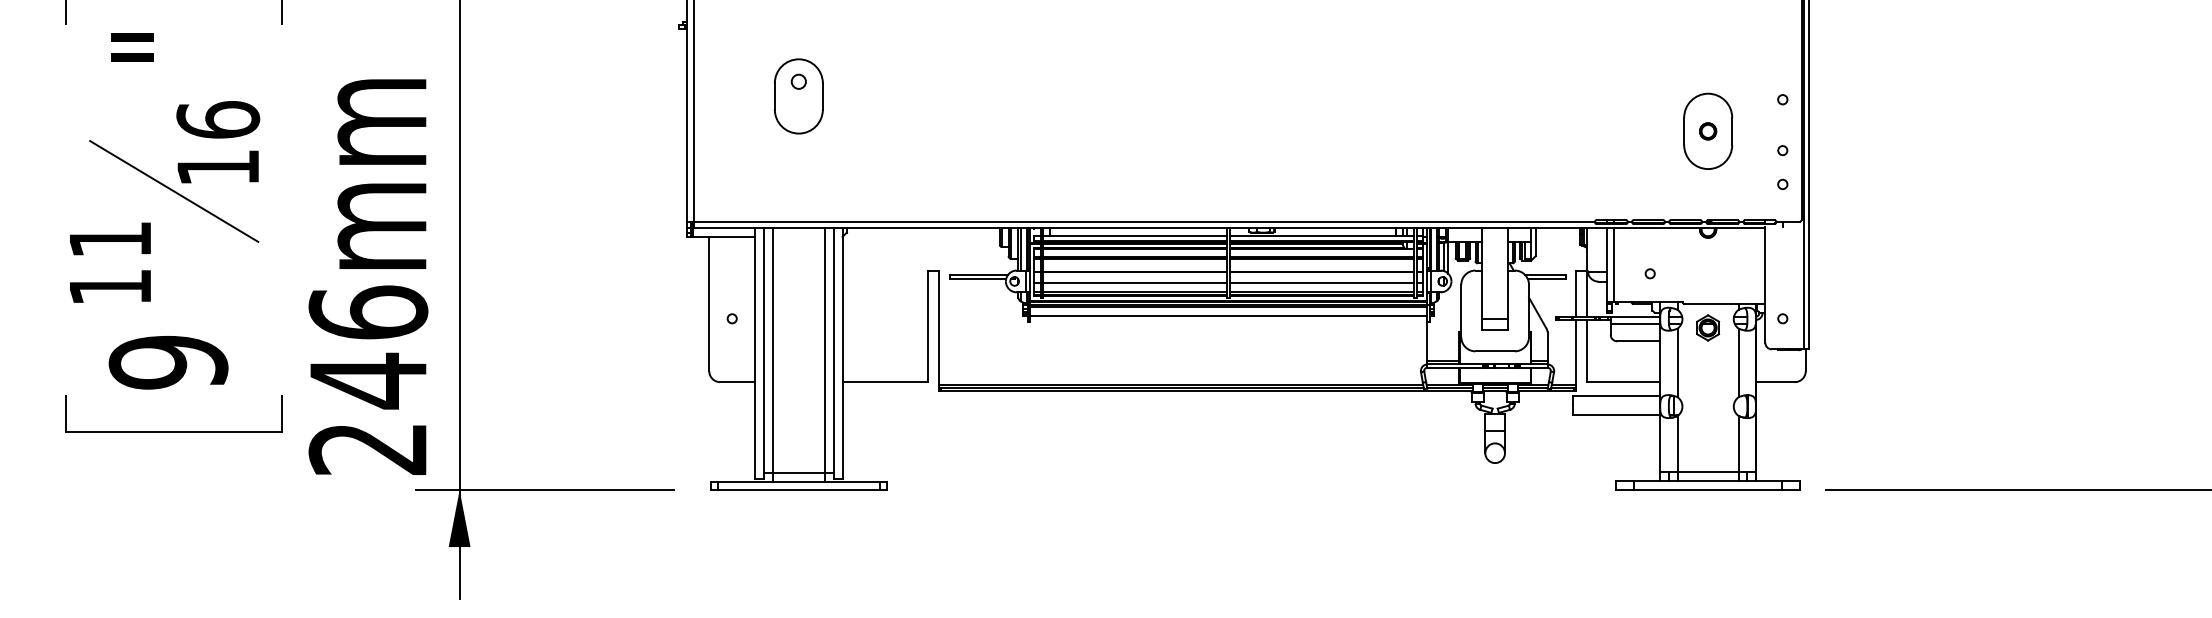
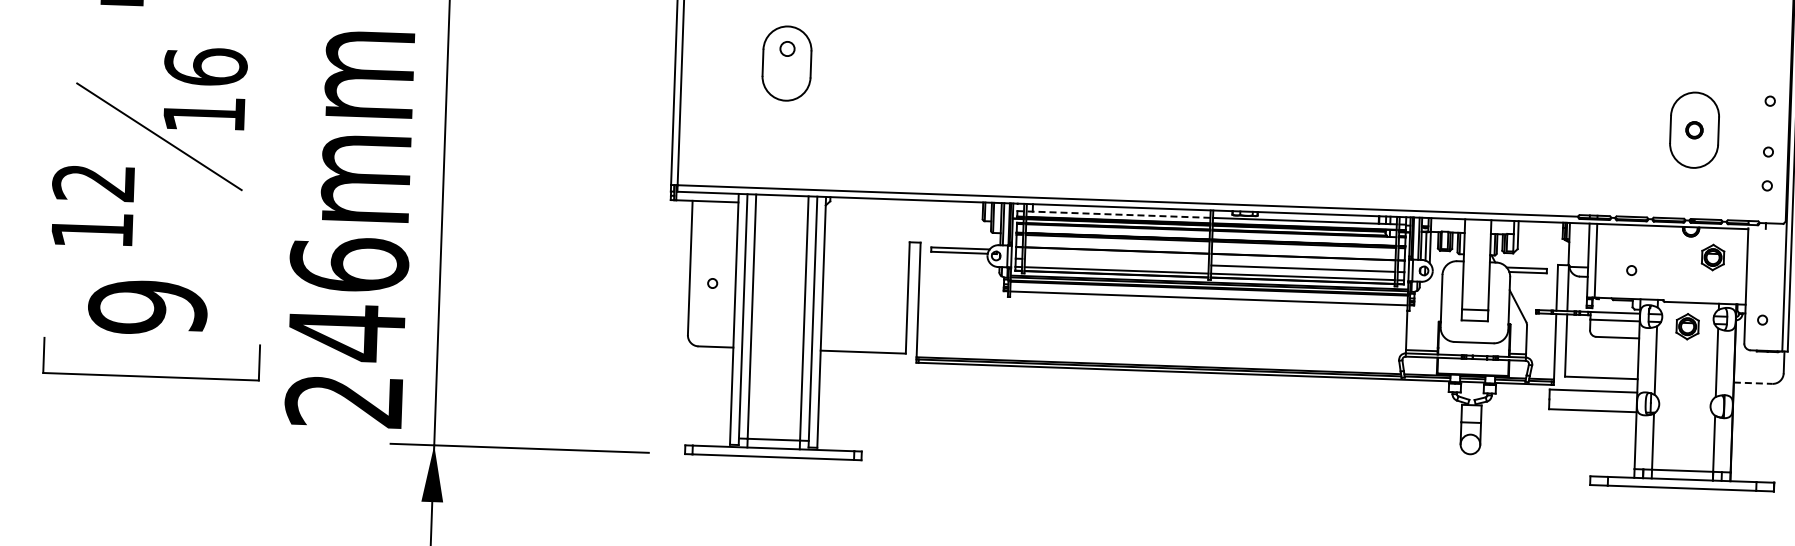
line: (1135, 235) -> (1118, 214), solid -> dashed
text: (109, 239) -> (93, 182), 11 -> 12
part: (1731, 257) -> (1713, 257), added
line: (1135, 283) -> (1116, 262), removed
line: (1776, 382) -> (1754, 383), solid -> dashed

